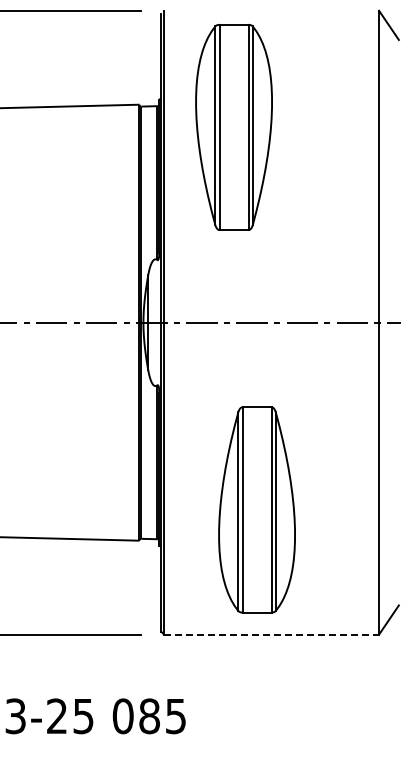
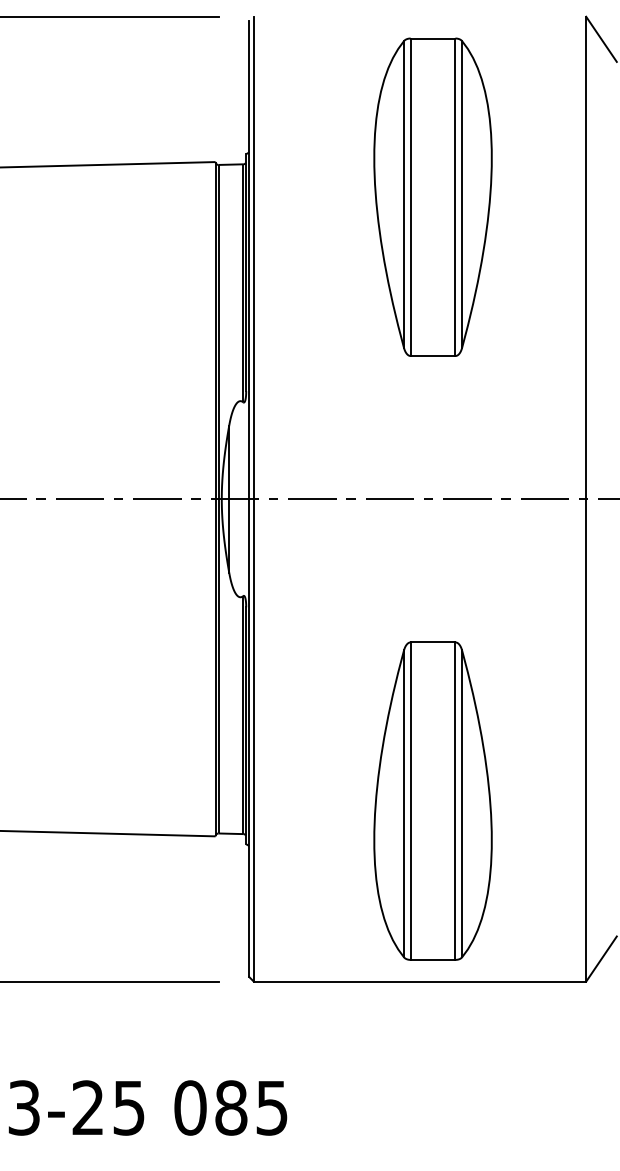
part: (233, 127) -> (432, 197), moved
part: (256, 509) -> (432, 800), moved
line: (272, 634) -> (421, 981), dashed -> solid

